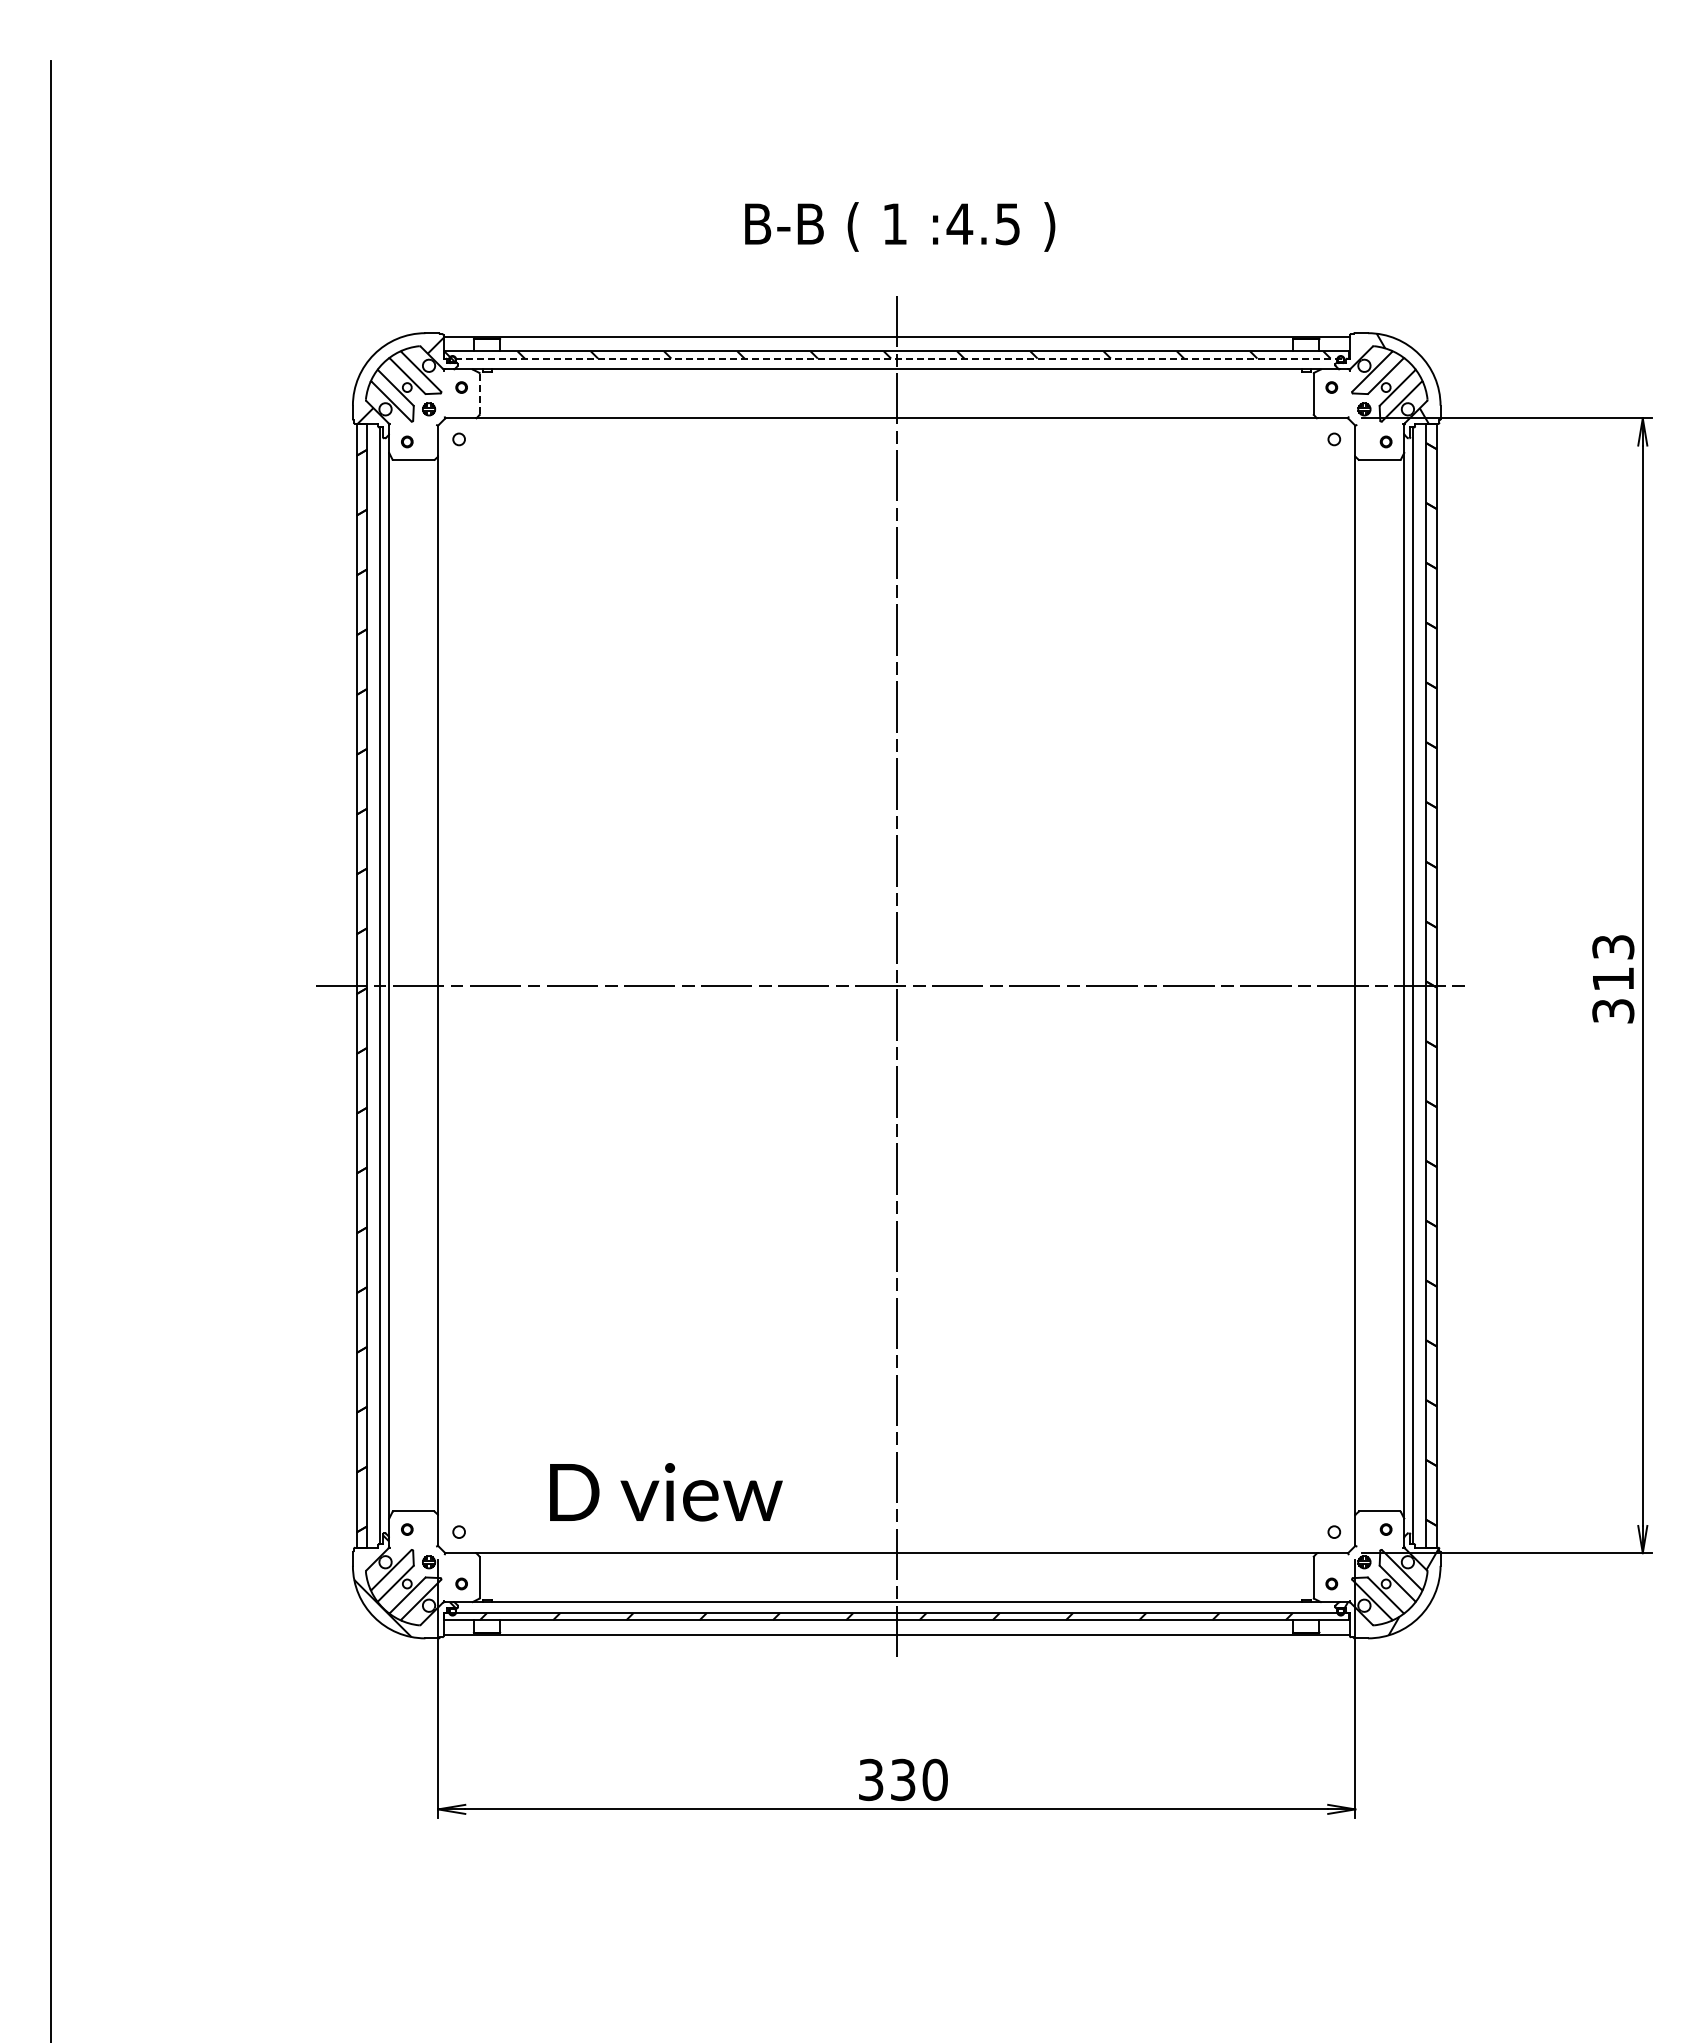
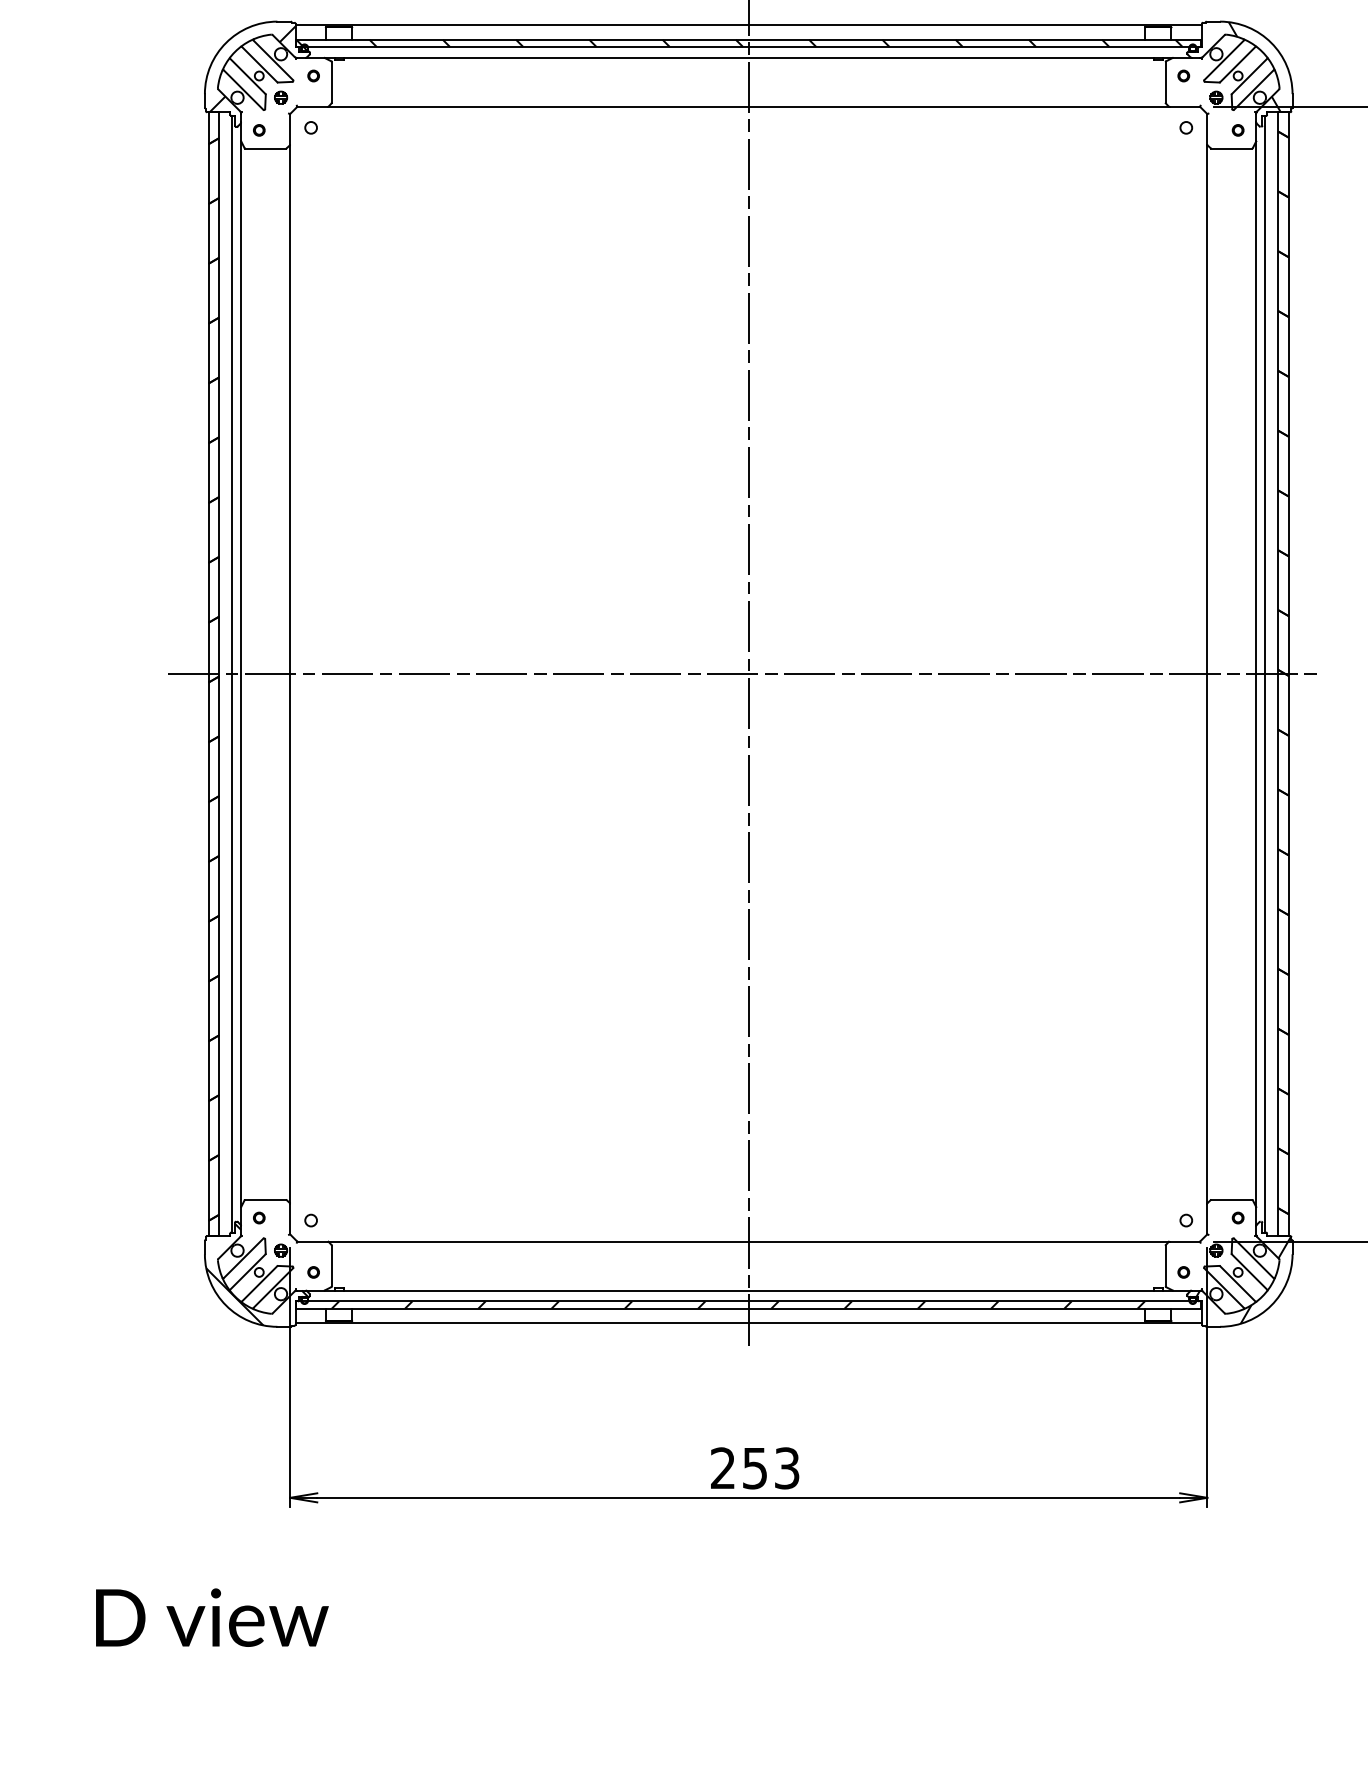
line: (897, 358) -> (749, 46), dashed -> solid
line: (479, 393) -> (331, 81), dashed -> solid
text: (666, 1492) -> (212, 1617), moved
text: (903, 1779) -> (755, 1467), 330 -> 253

